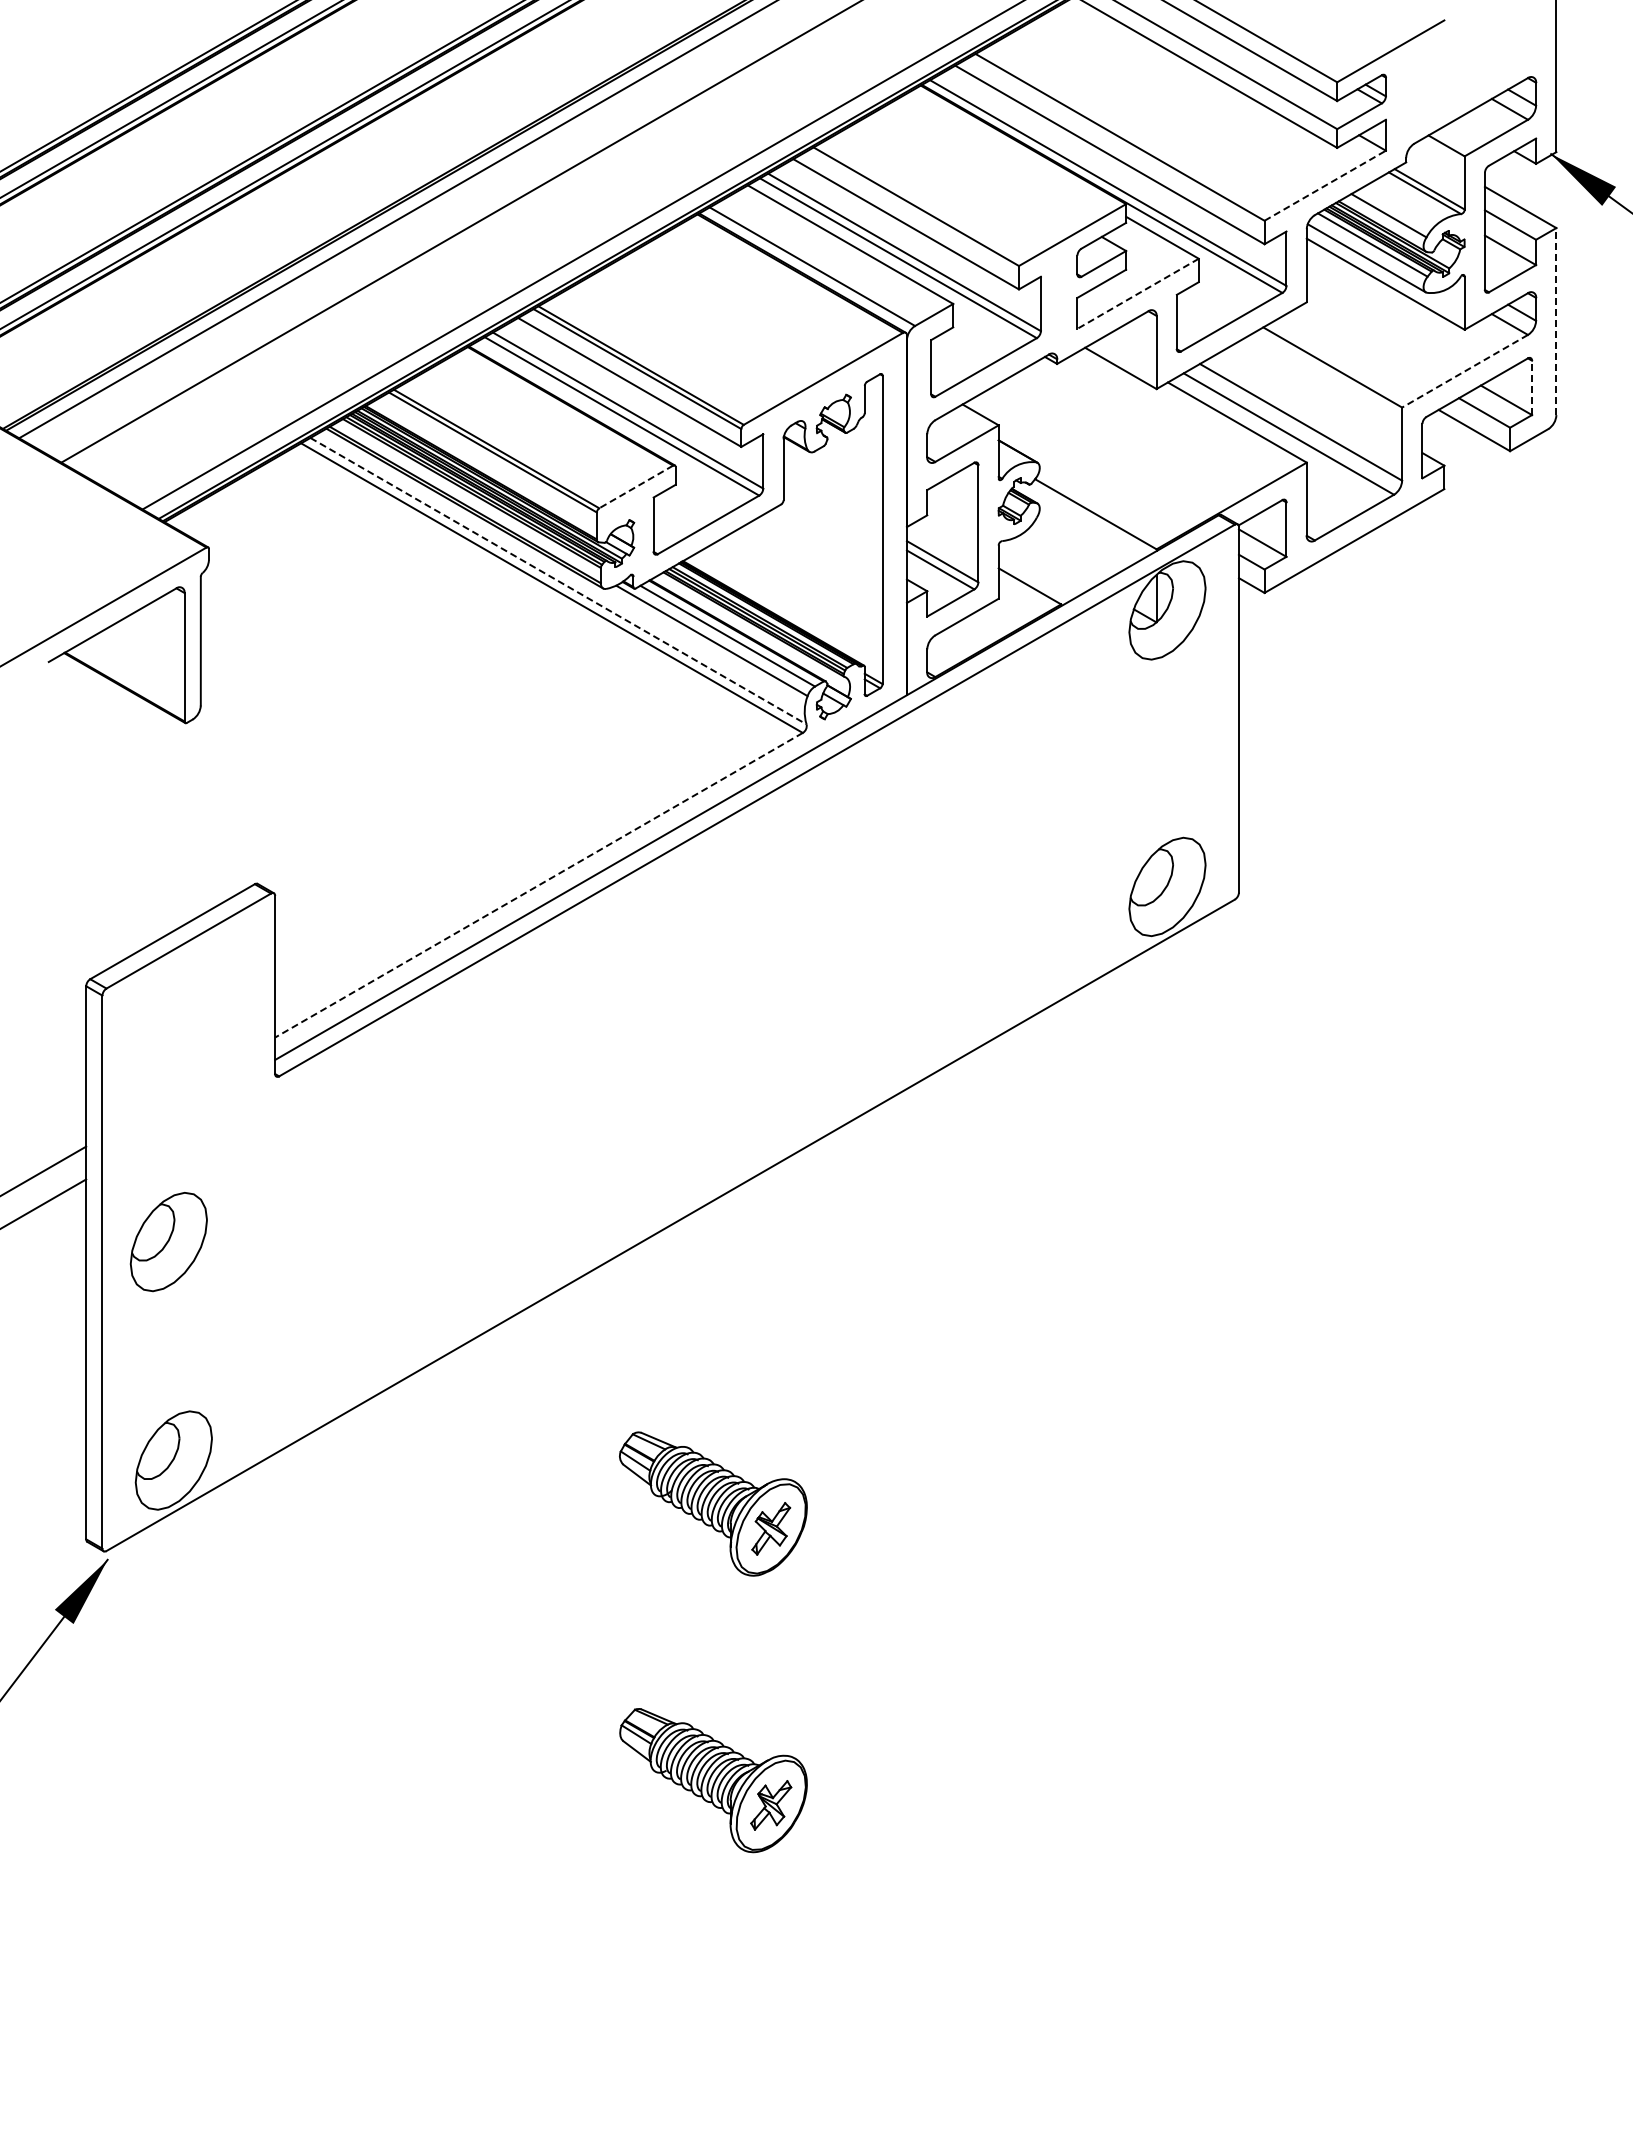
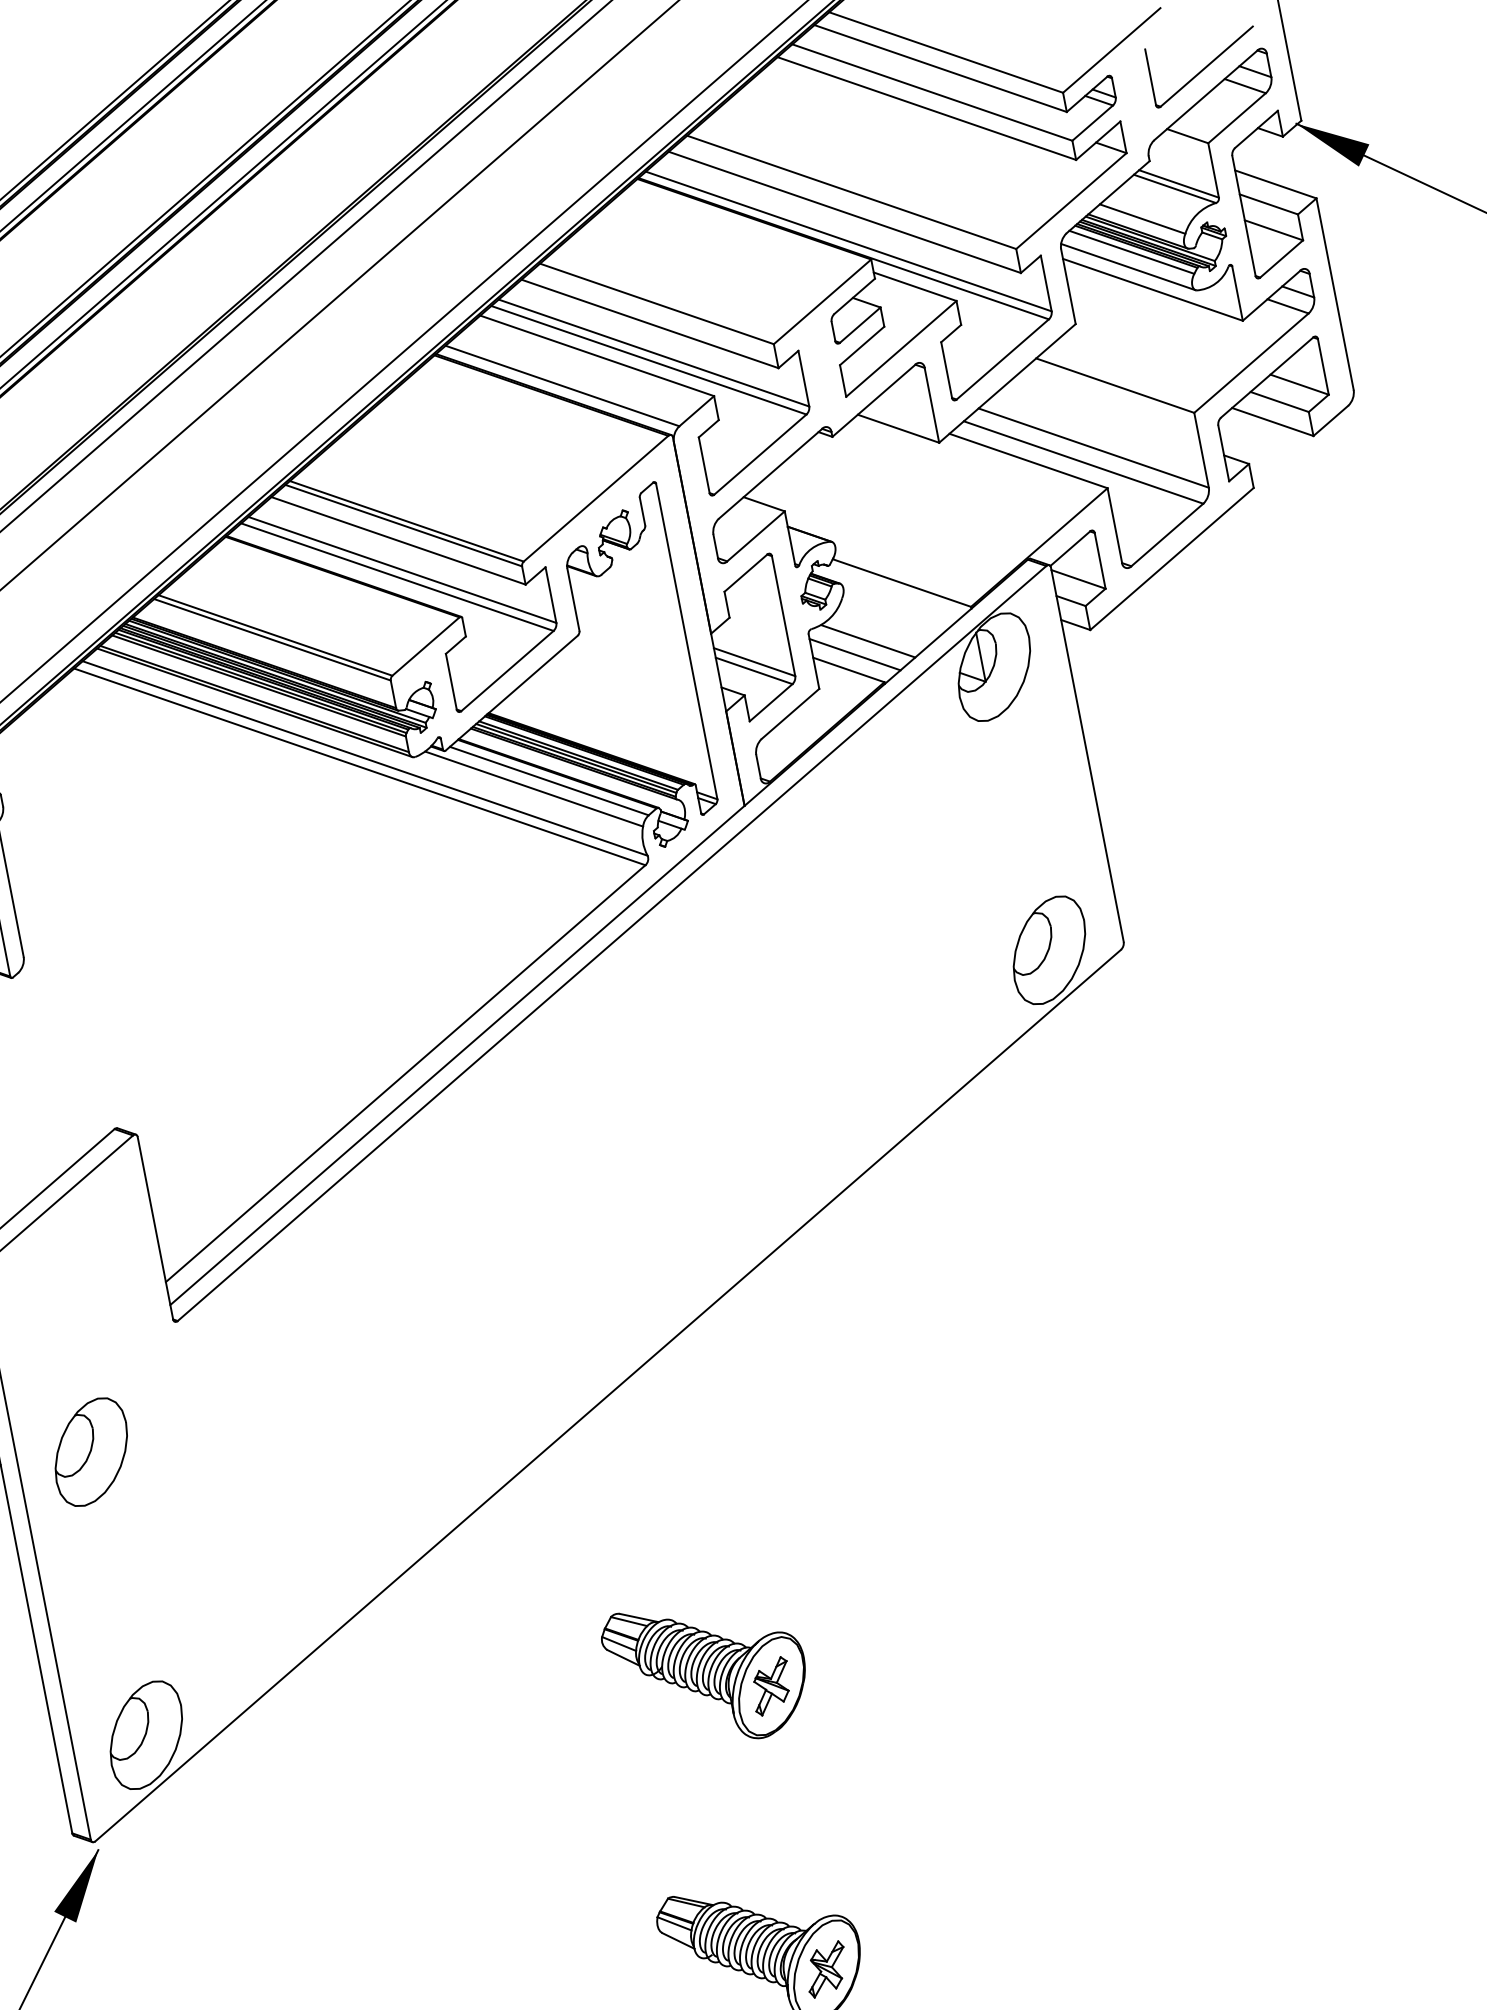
part: (1474, 83) -> (1203, 66), added
line: (1325, 185) -> (1071, 200), dashed -> solid
line: (1137, 294) -> (900, 349), dashed -> solid
line: (1556, 321) -> (1335, 294), dashed -> solid
line: (1465, 371) -> (1251, 363), dashed -> solid
line: (1532, 387) -> (1323, 366), dashed -> solid
line: (636, 486) -> (426, 646), dashed -> solid
line: (1053, 562) -> (868, 640), added
line: (1038, 573) -> (855, 655), added
line: (558, 581) -> (365, 758), dashed -> solid
line: (538, 885) -> (405, 1074), dashed -> solid
part: (168, 1242) -> (91, 1452), moved

